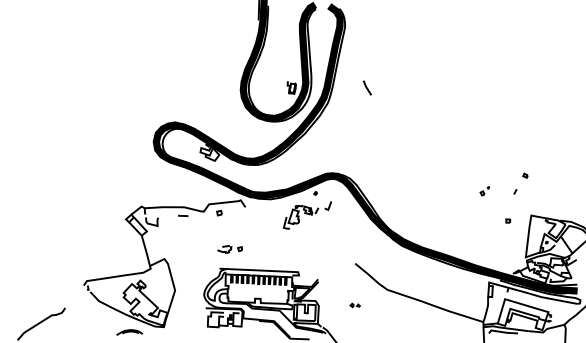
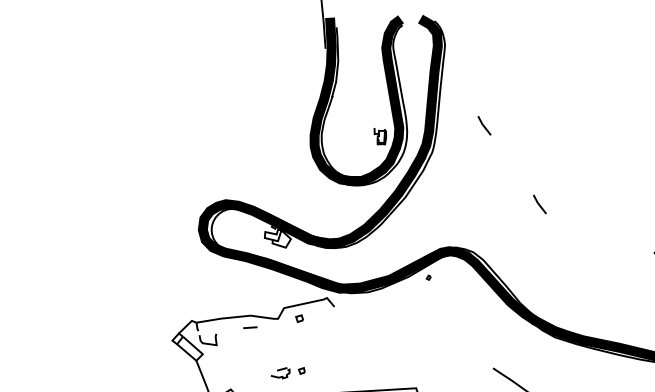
line: (401, 148) -> (539, 203), added
part: (306, 215) -> (419, 309), removed
part: (229, 249) -> (287, 373), moved

